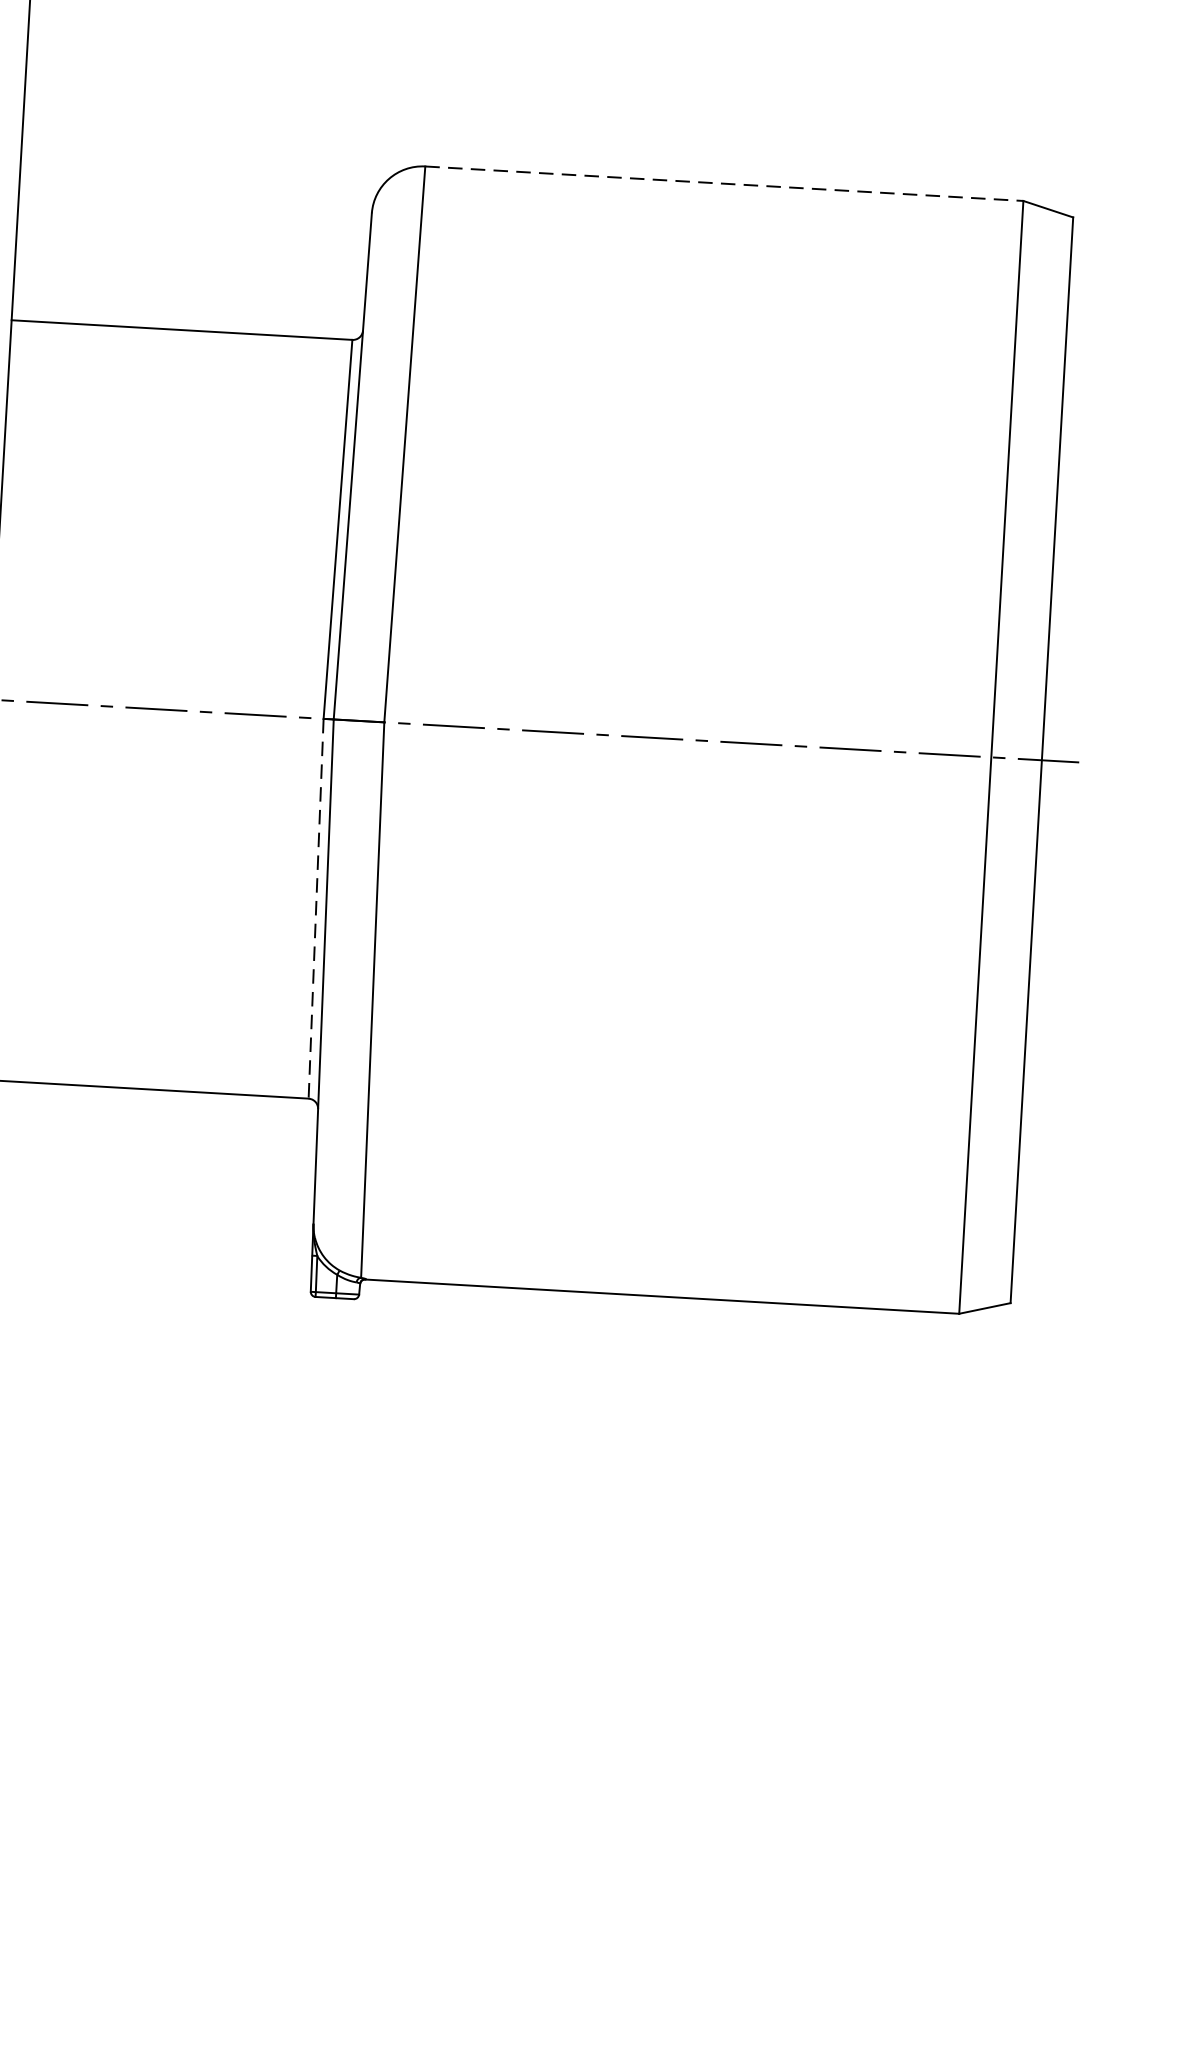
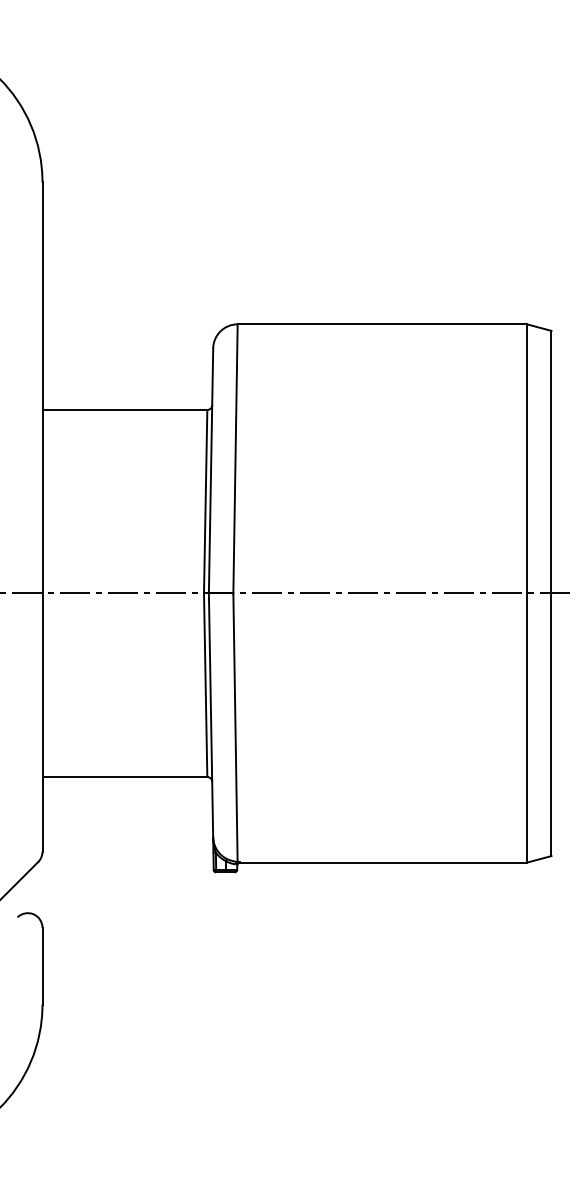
line: (724, 184) -> (382, 324), dashed -> solid
line: (315, 909) -> (205, 685), dashed -> solid

